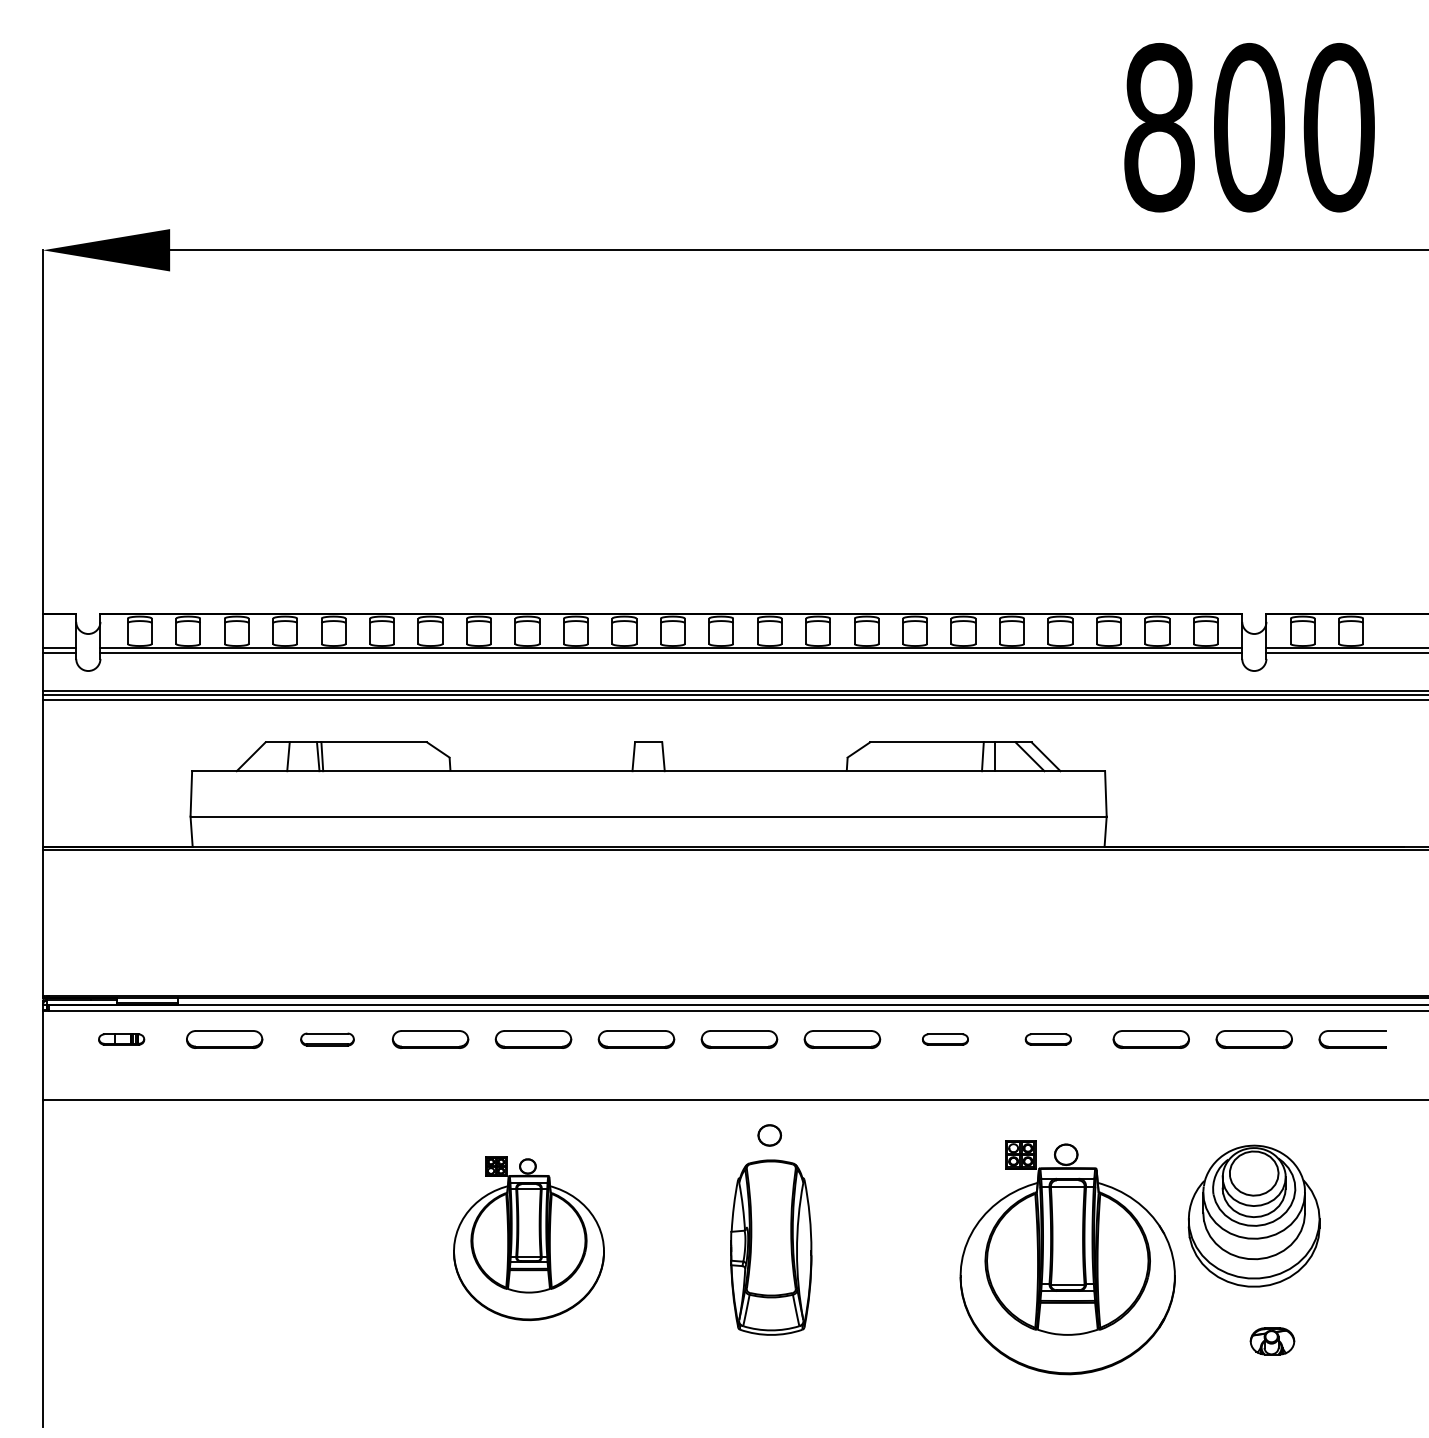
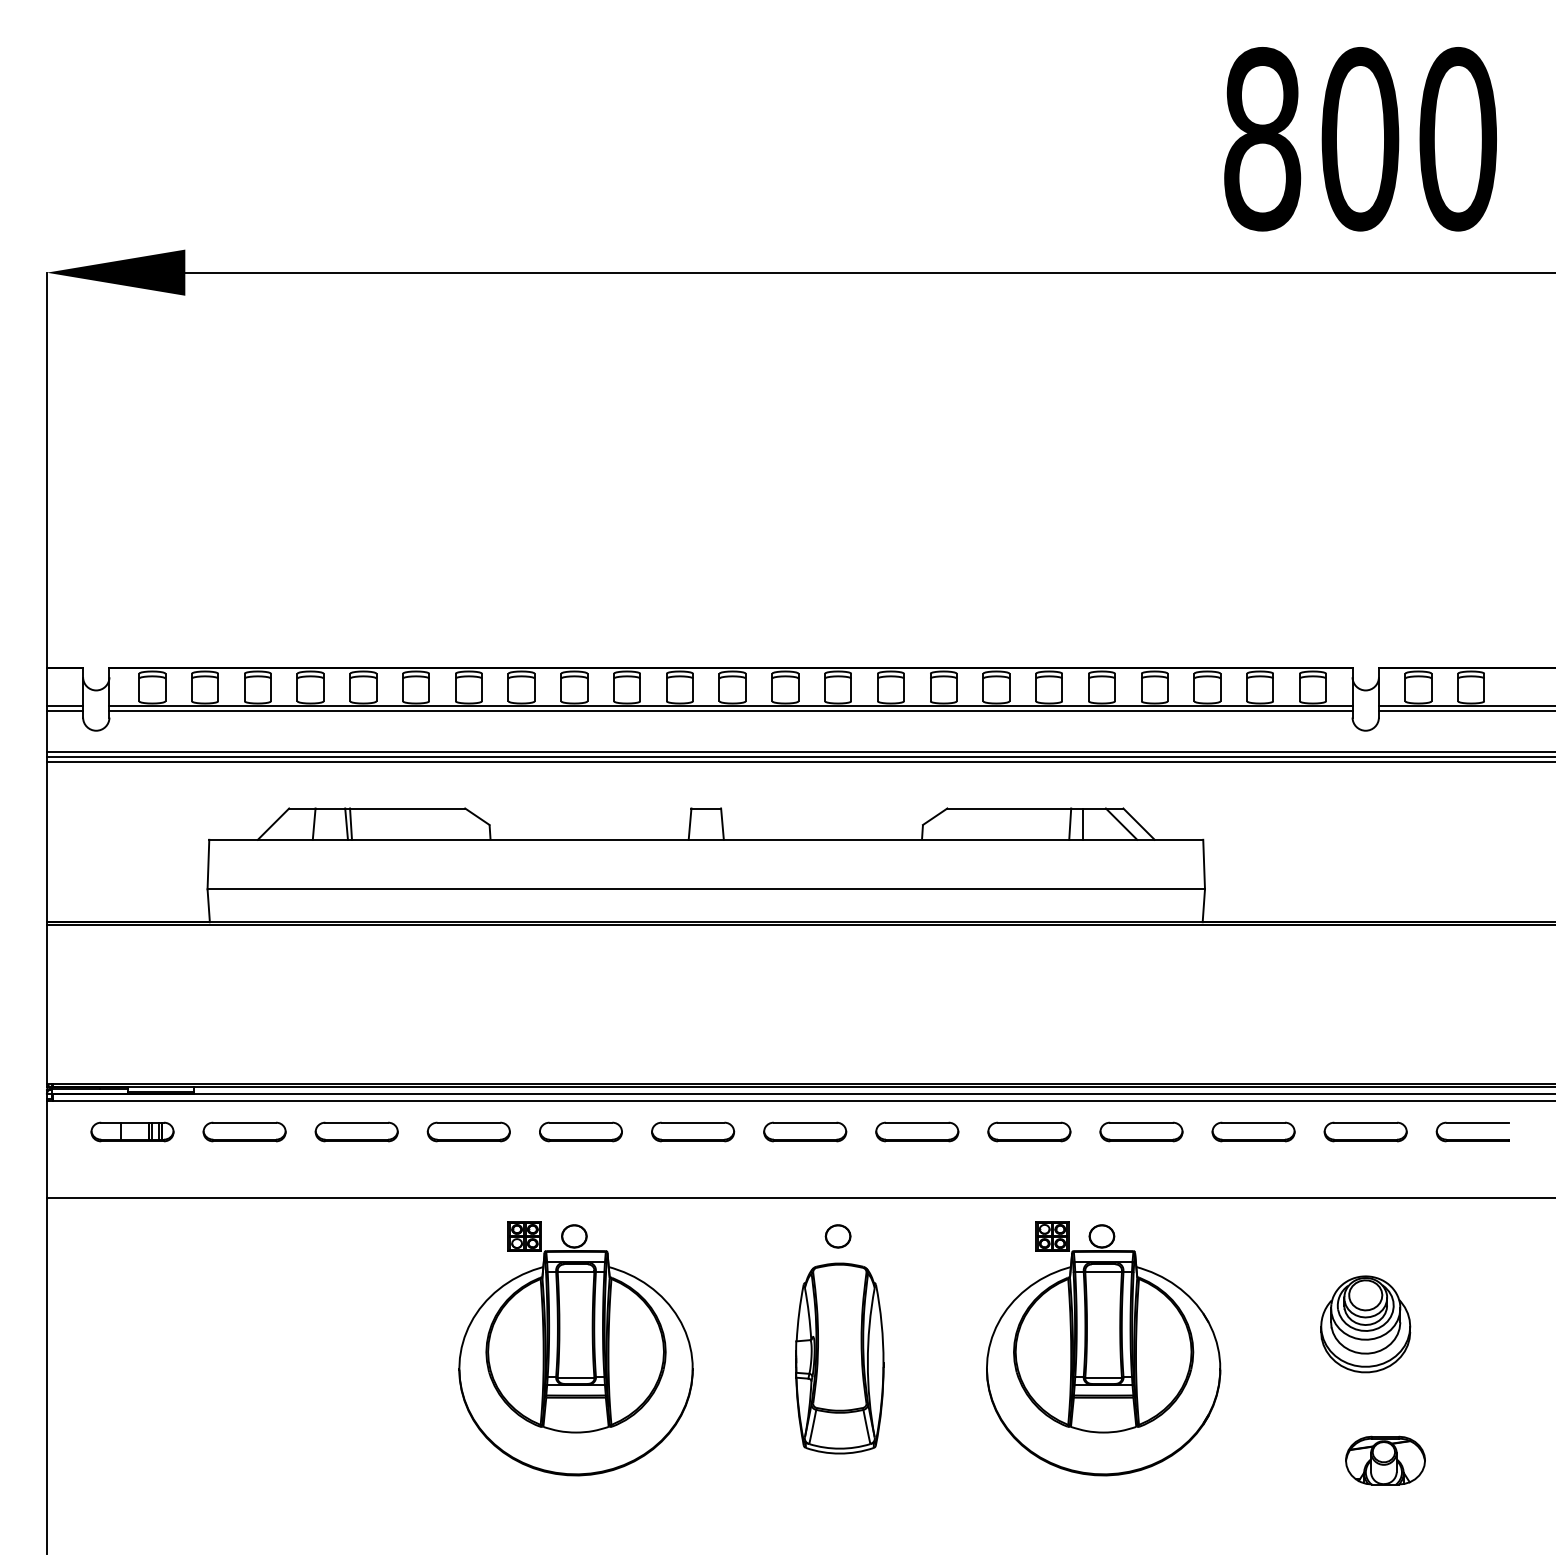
part: (121, 1039) -> (132, 1131), size x1.67
part: (327, 1039) -> (356, 1131), size x1.43
part: (945, 1039) -> (1029, 1131), size x1.67
part: (1048, 1039) -> (1141, 1131), size x1.67
part: (1254, 1216) -> (1365, 1324), size x0.62
part: (528, 1238) -> (575, 1348), size x1.43
part: (1067, 1257) -> (1103, 1348), moved
part: (1272, 1341) -> (1385, 1460), size x1.67

